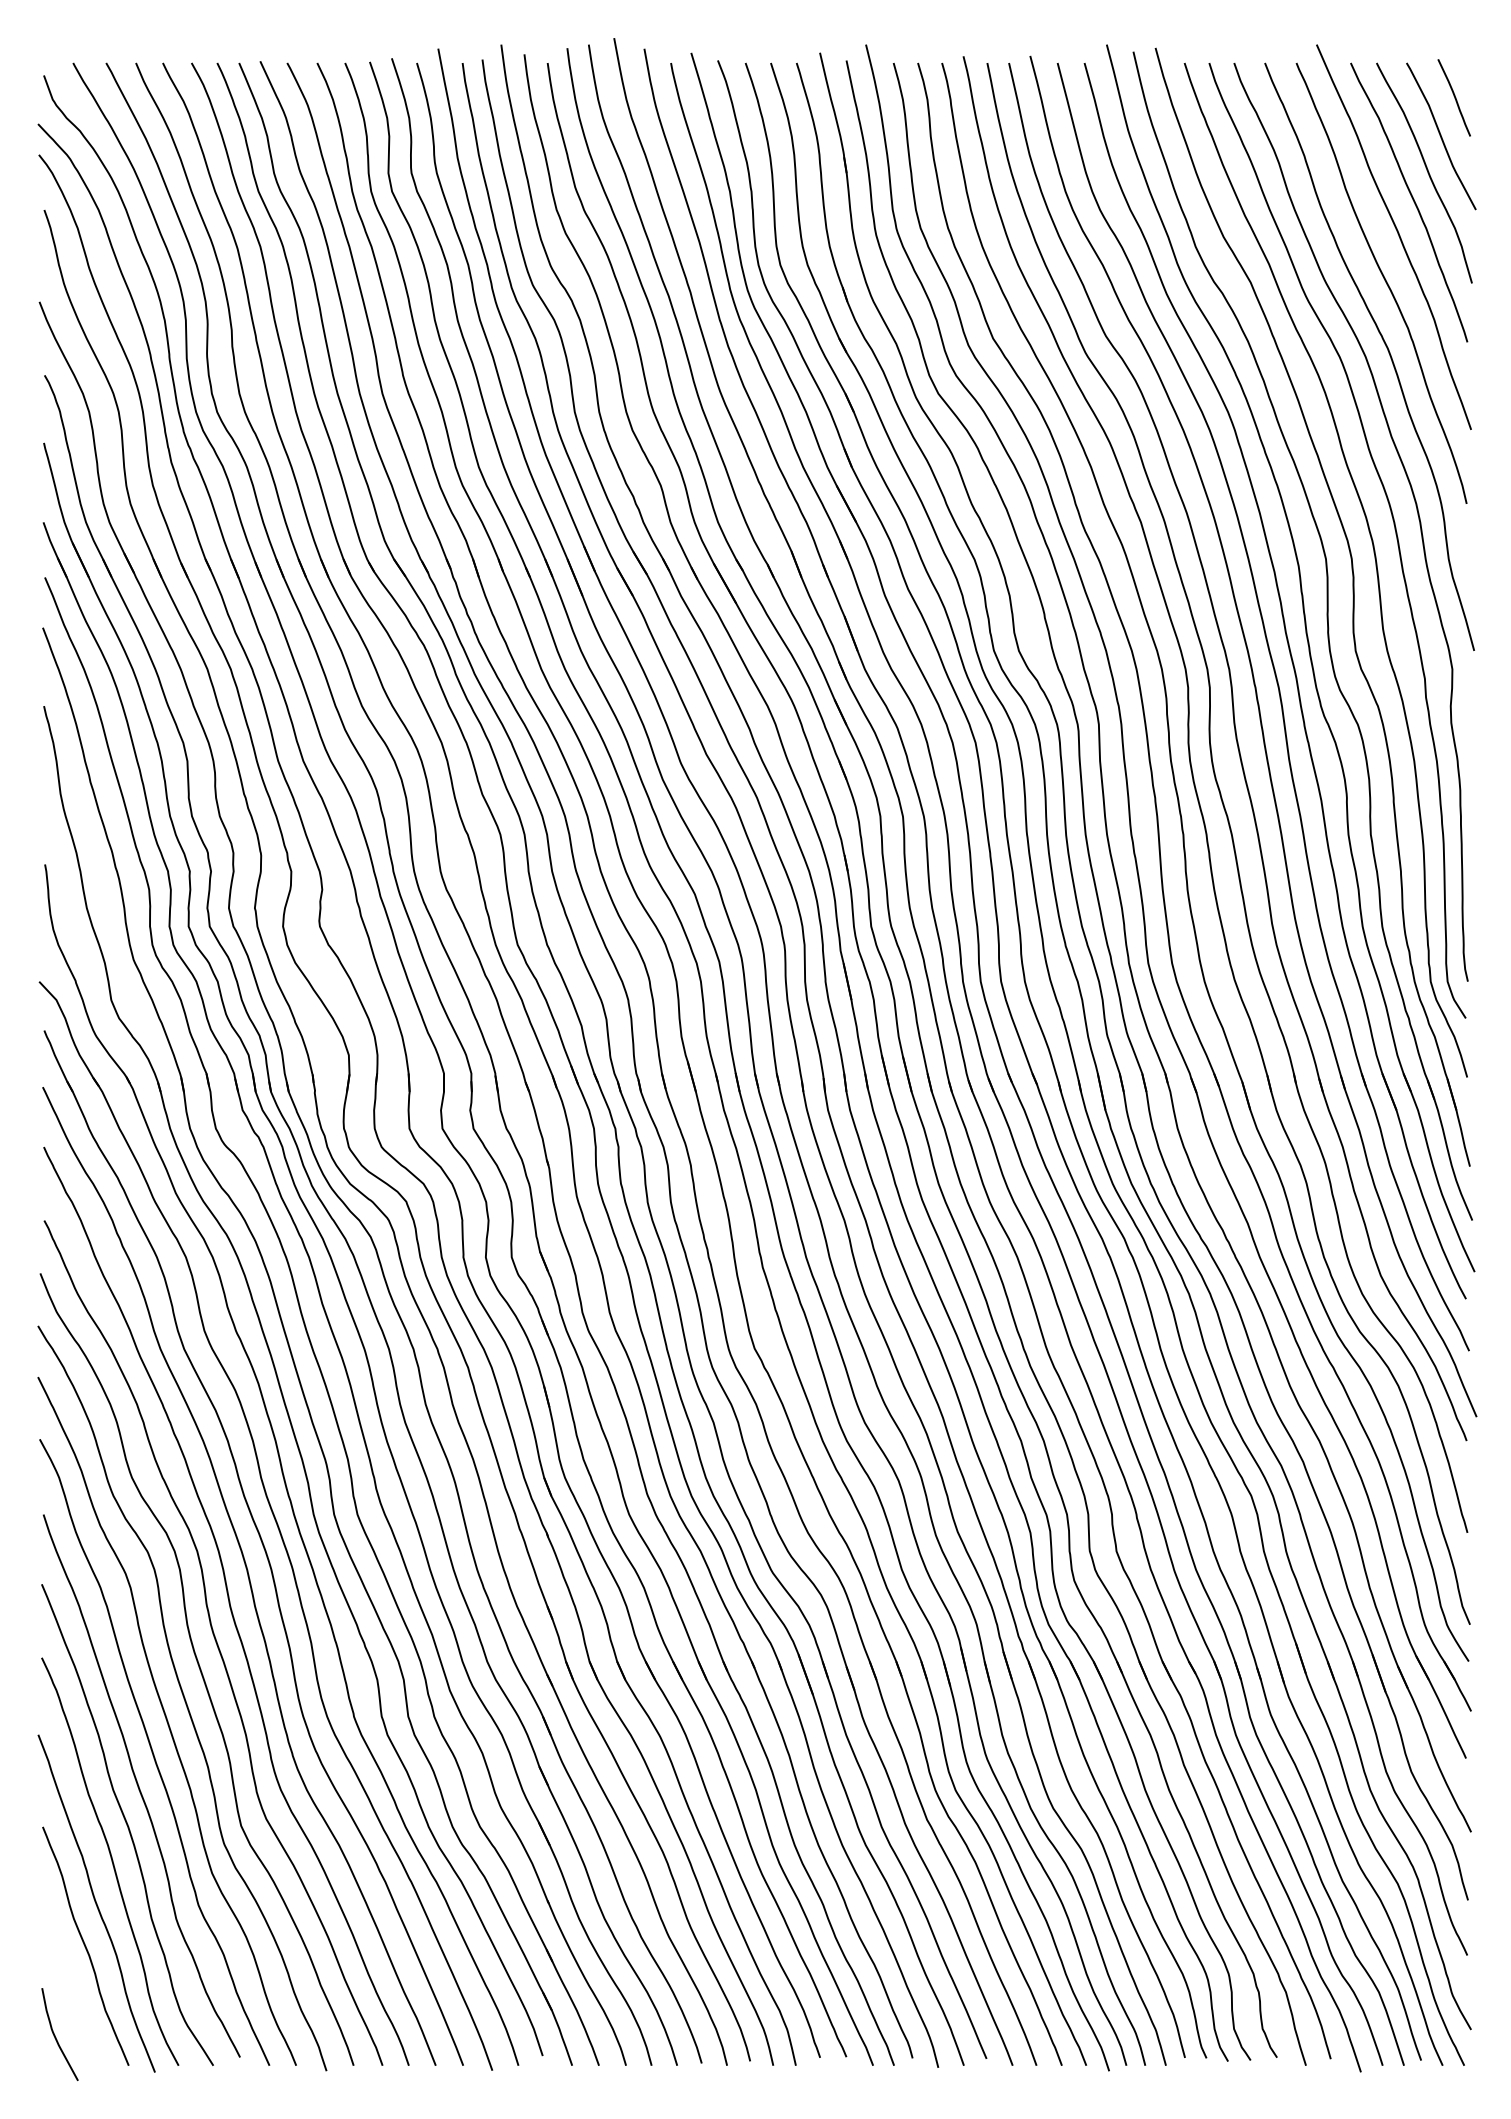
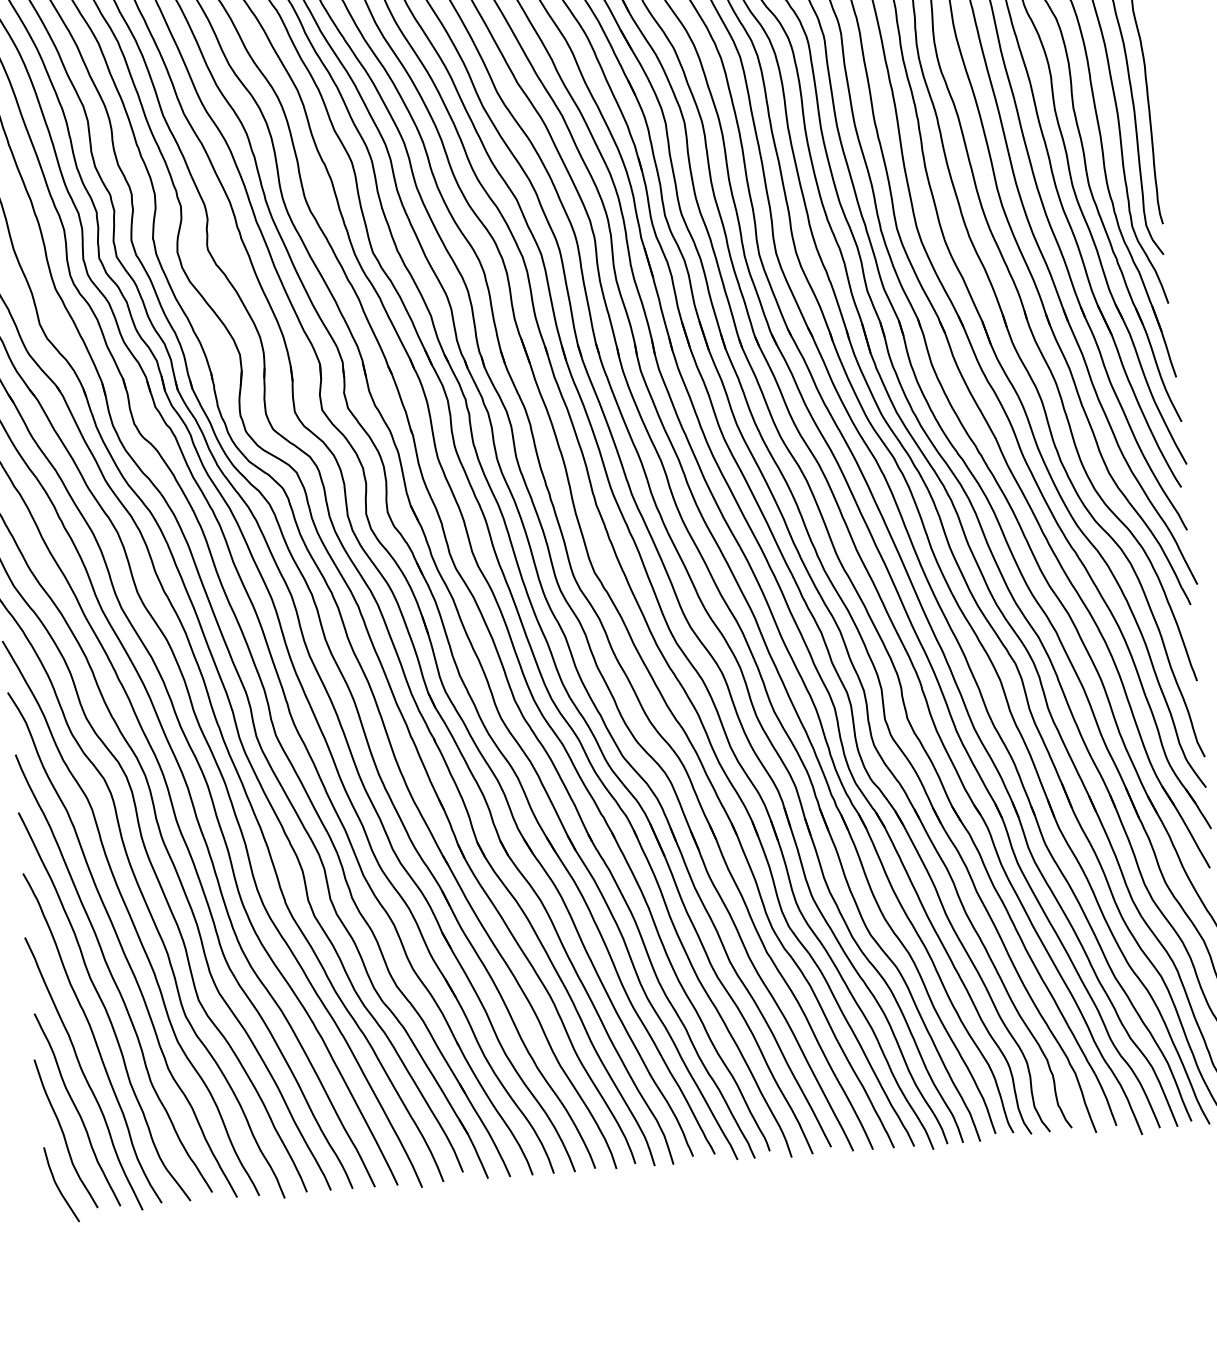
curve: (67, 1973) -> (64, 1133), added

